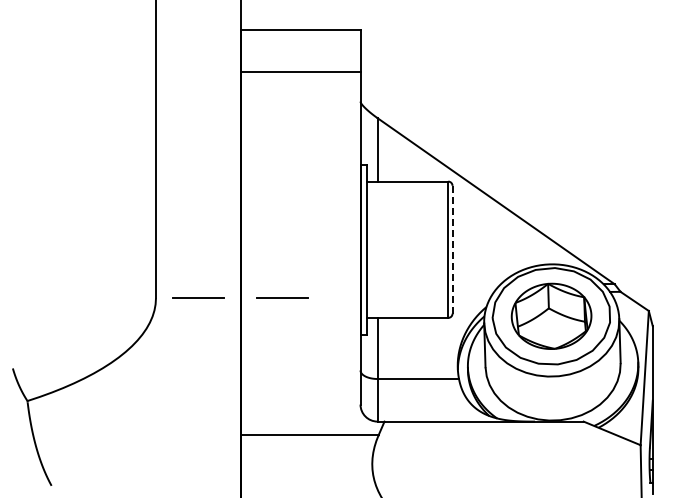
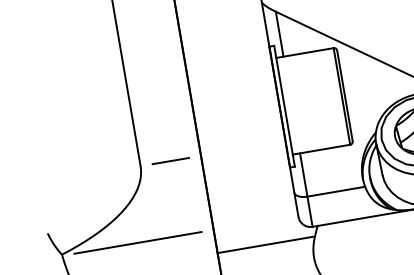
line: (452, 249) -> (344, 95), dashed -> solid
line: (282, 297) -> (230, 150), removed
line: (134, 402) -> (138, 242), added

